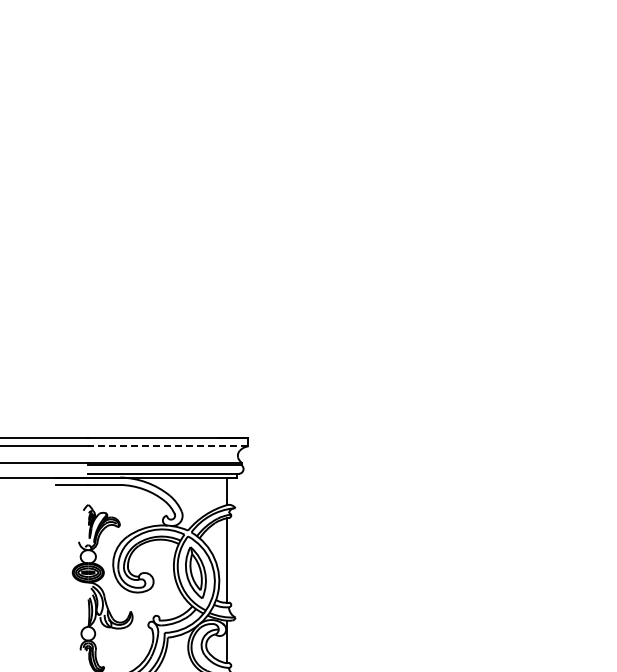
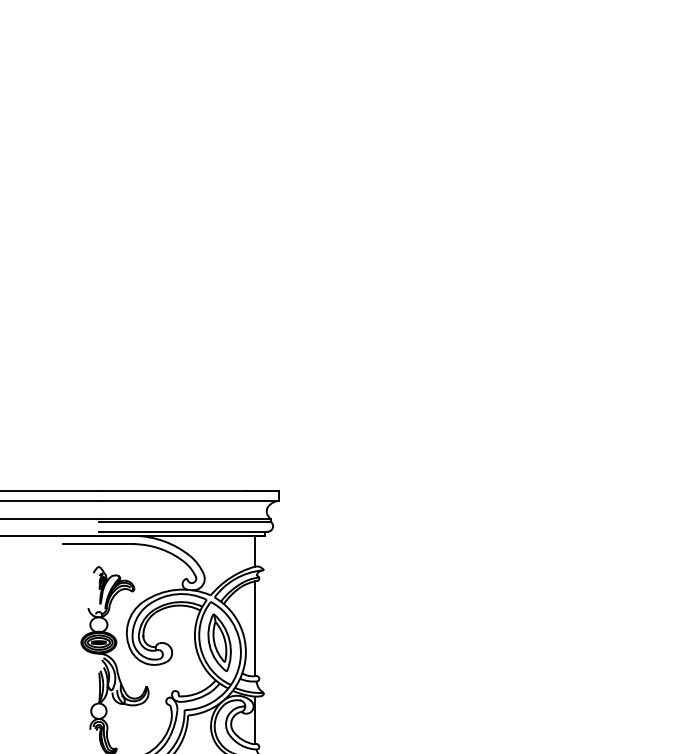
line: (167, 446) -> (187, 501), dashed -> solid

